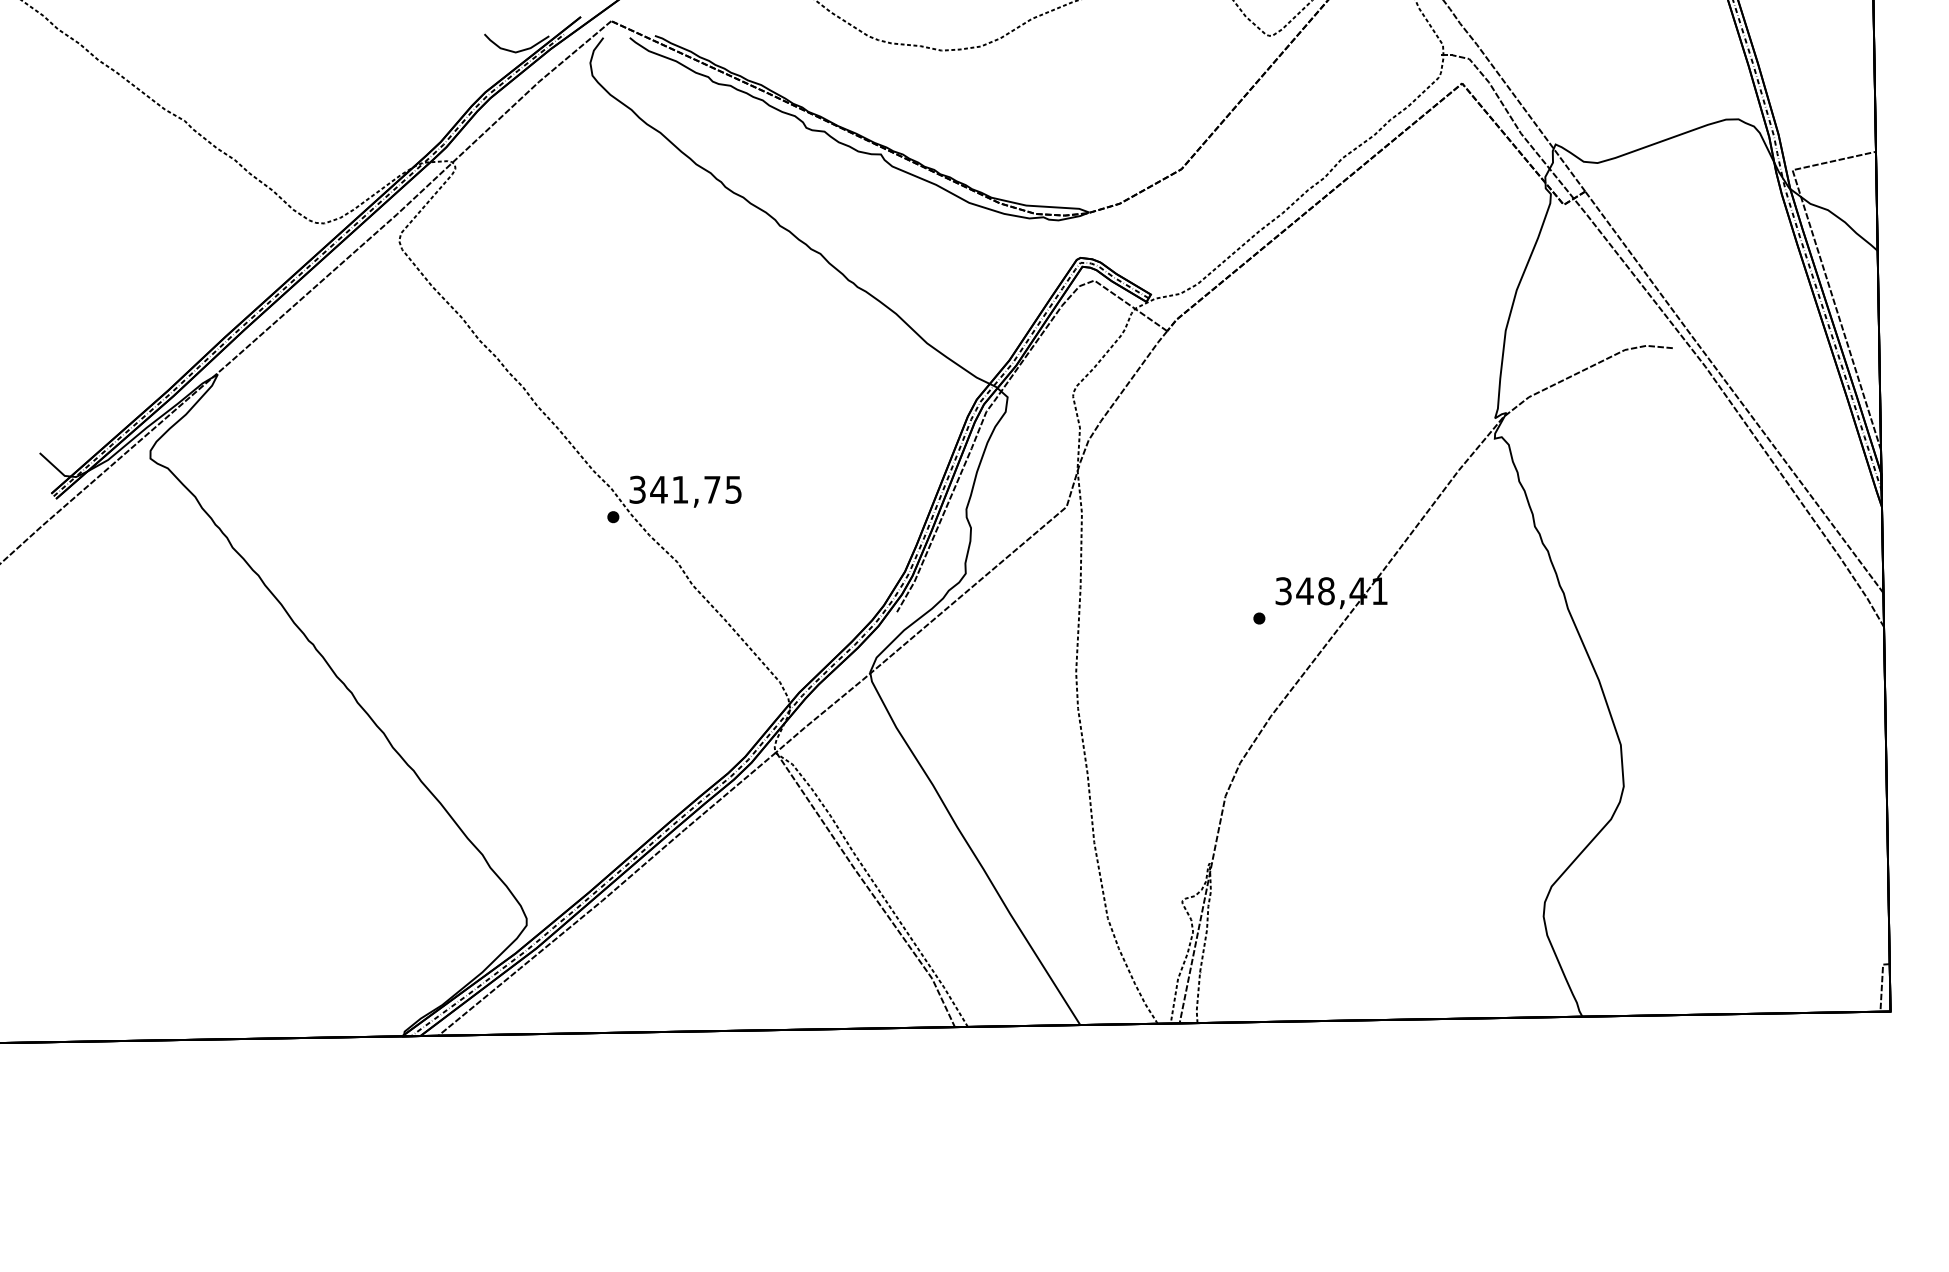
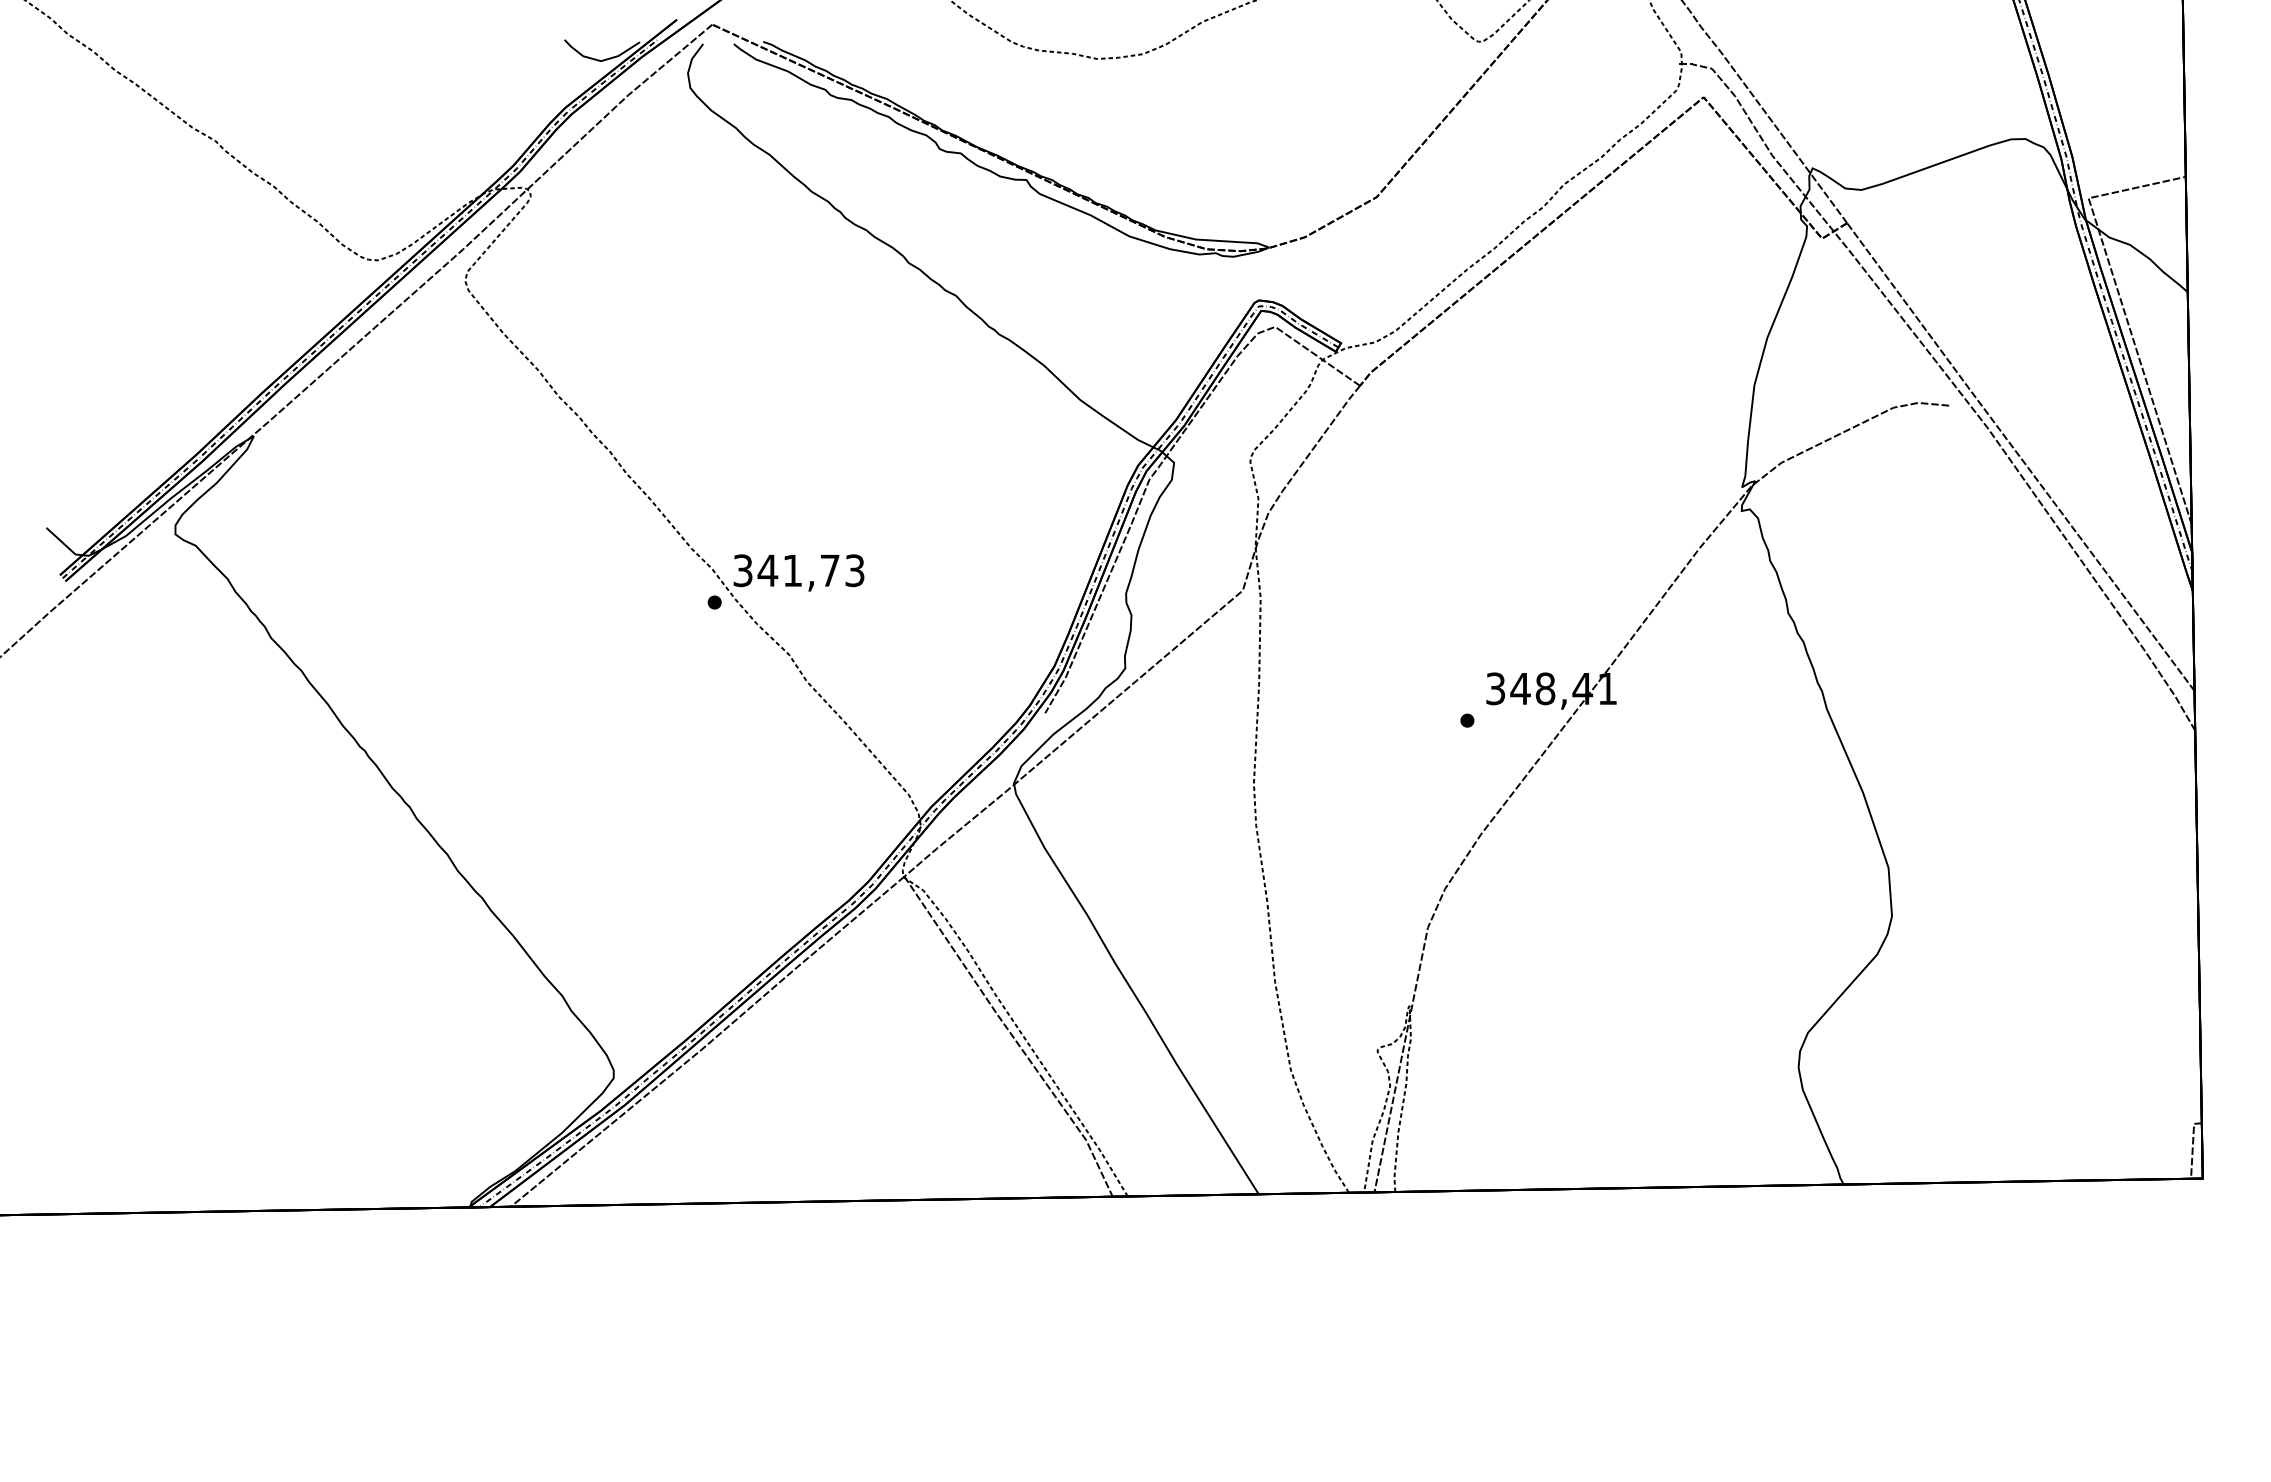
text: (733, 489) -> (854, 570), 341,75 -> 341,73

